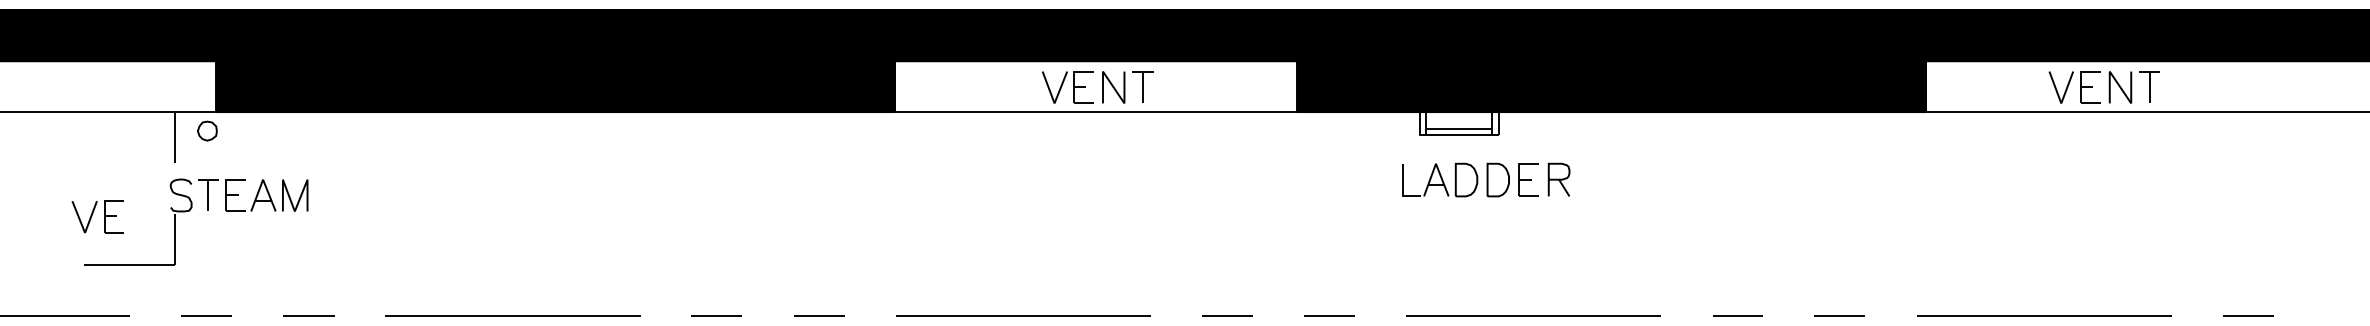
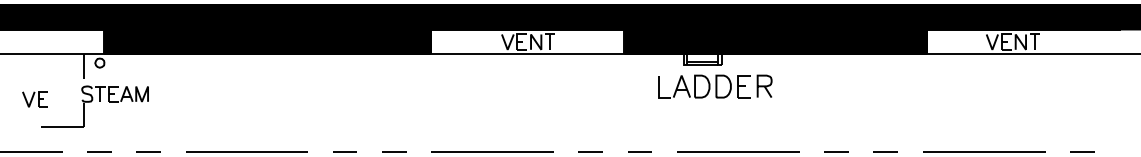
part: (1486, 179) -> (715, 86), size x1.4
part: (96, 217) -> (34, 99), moved

